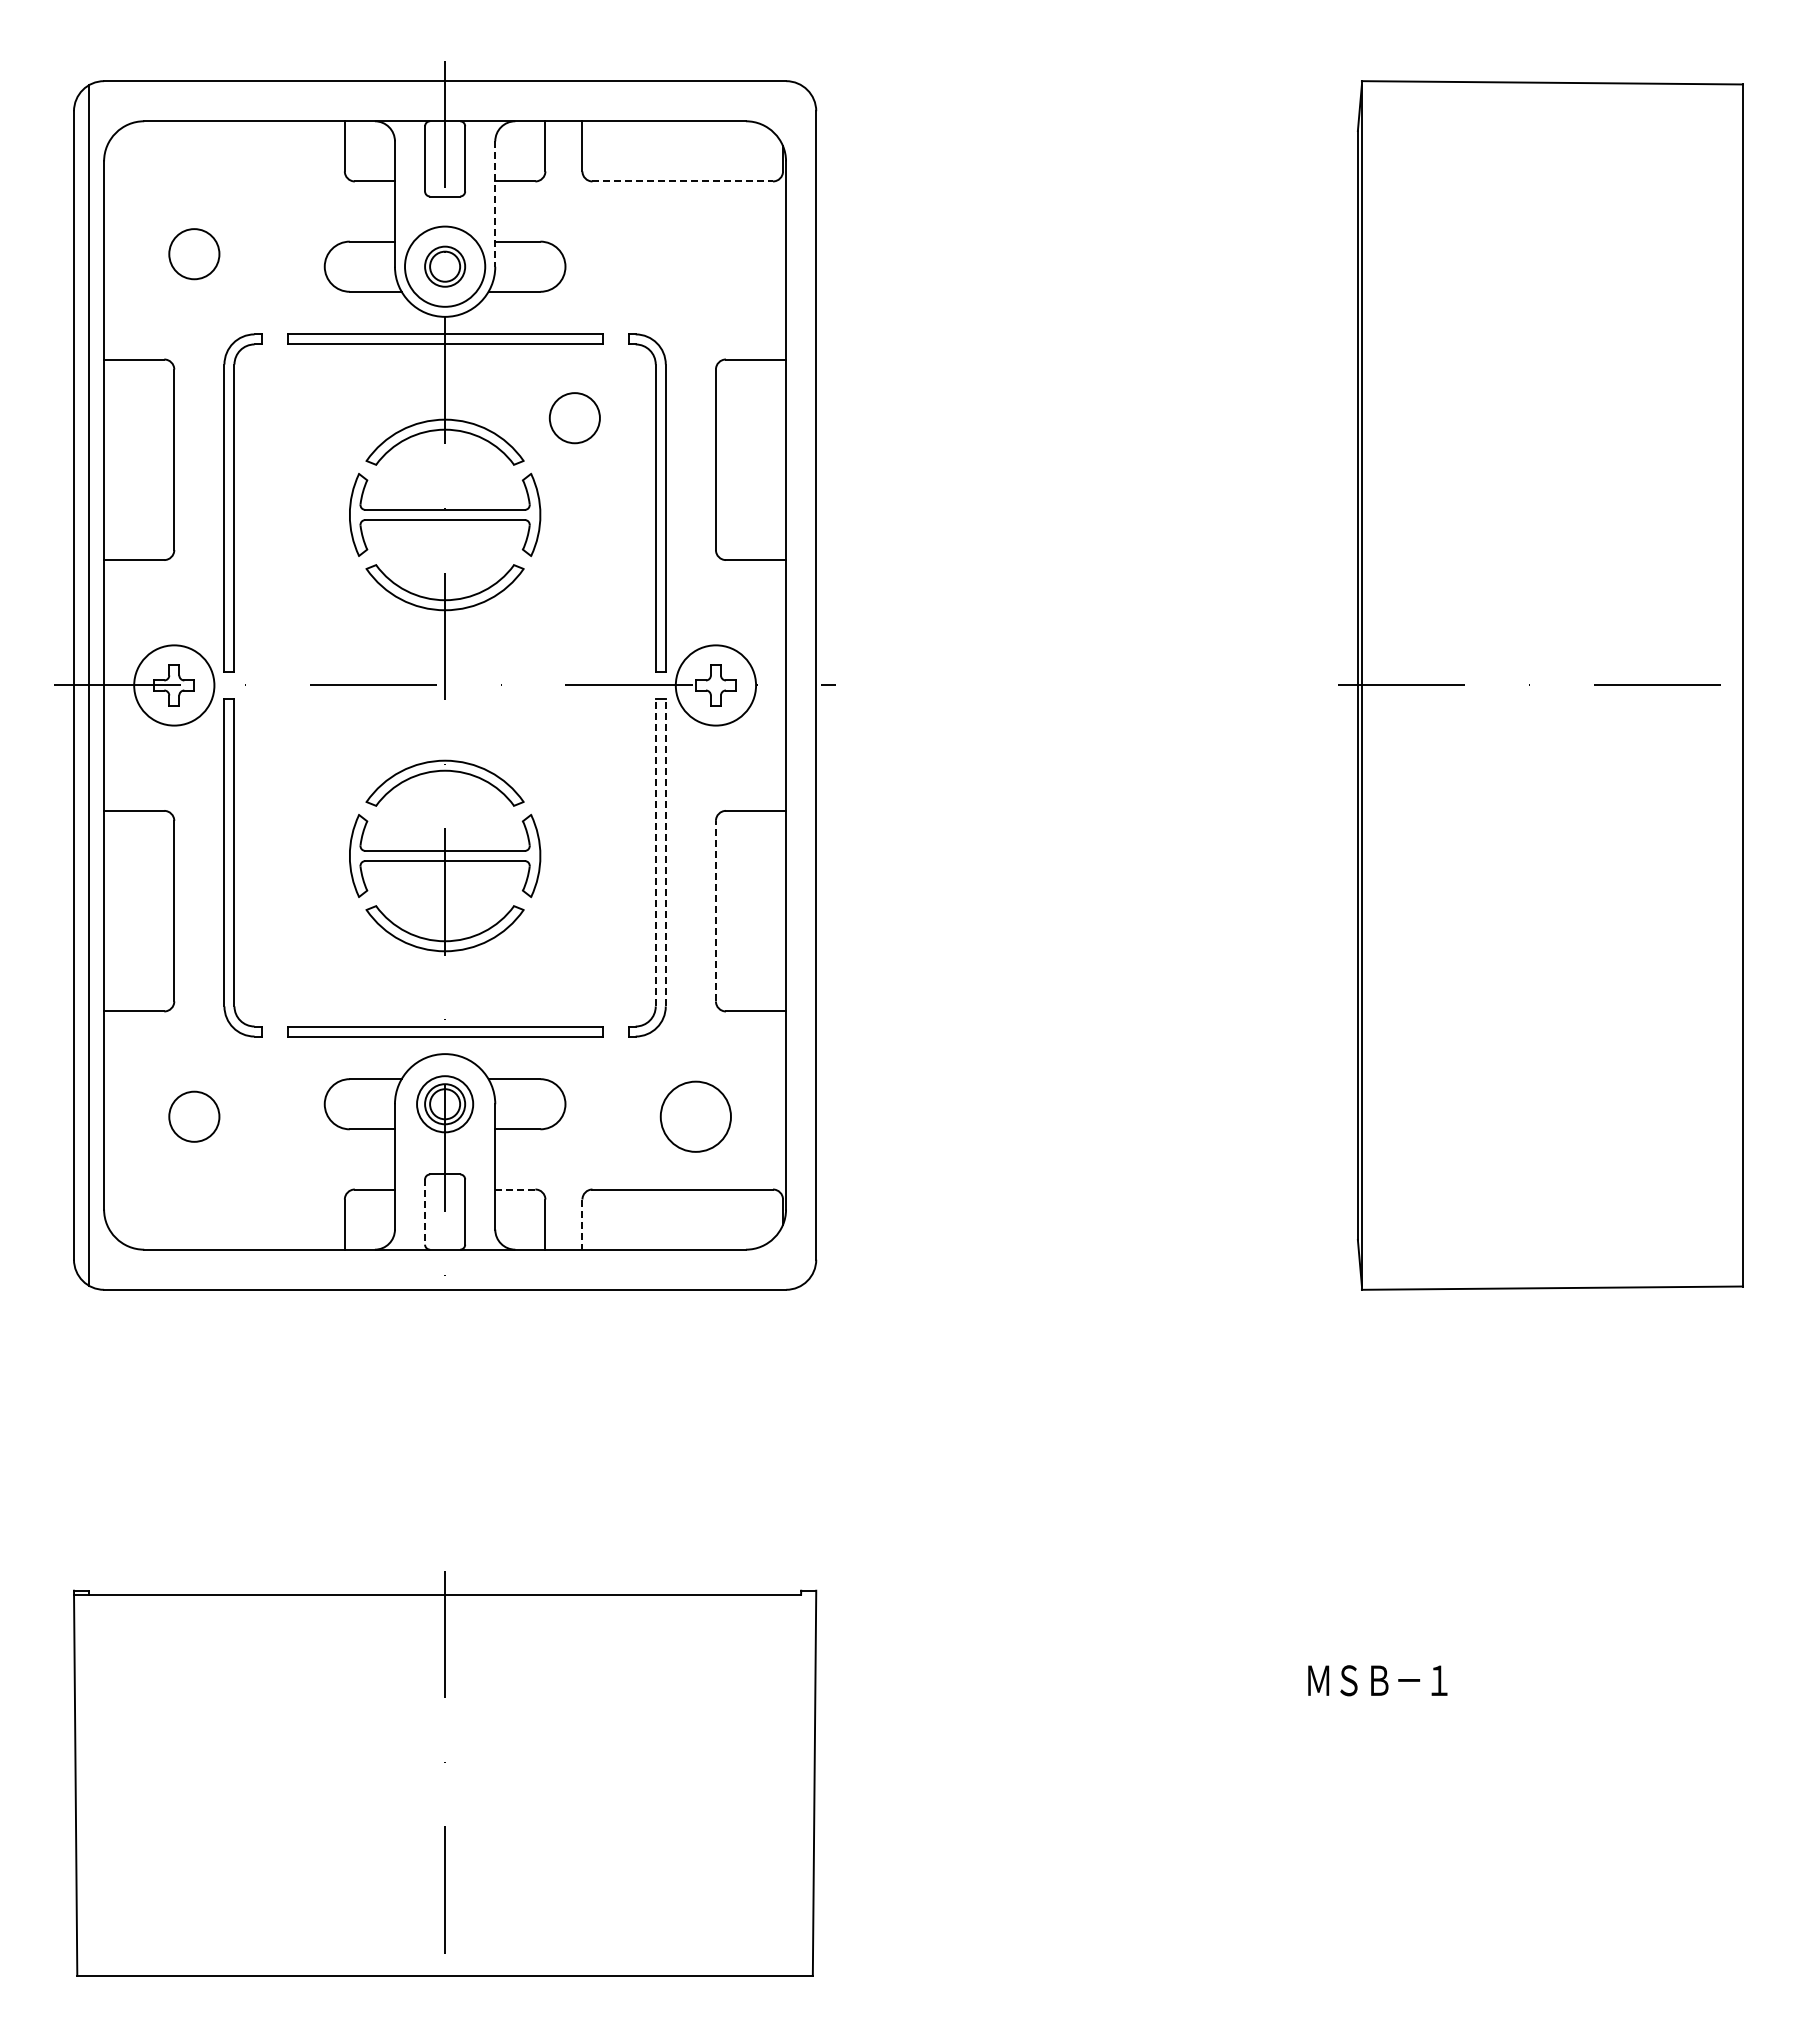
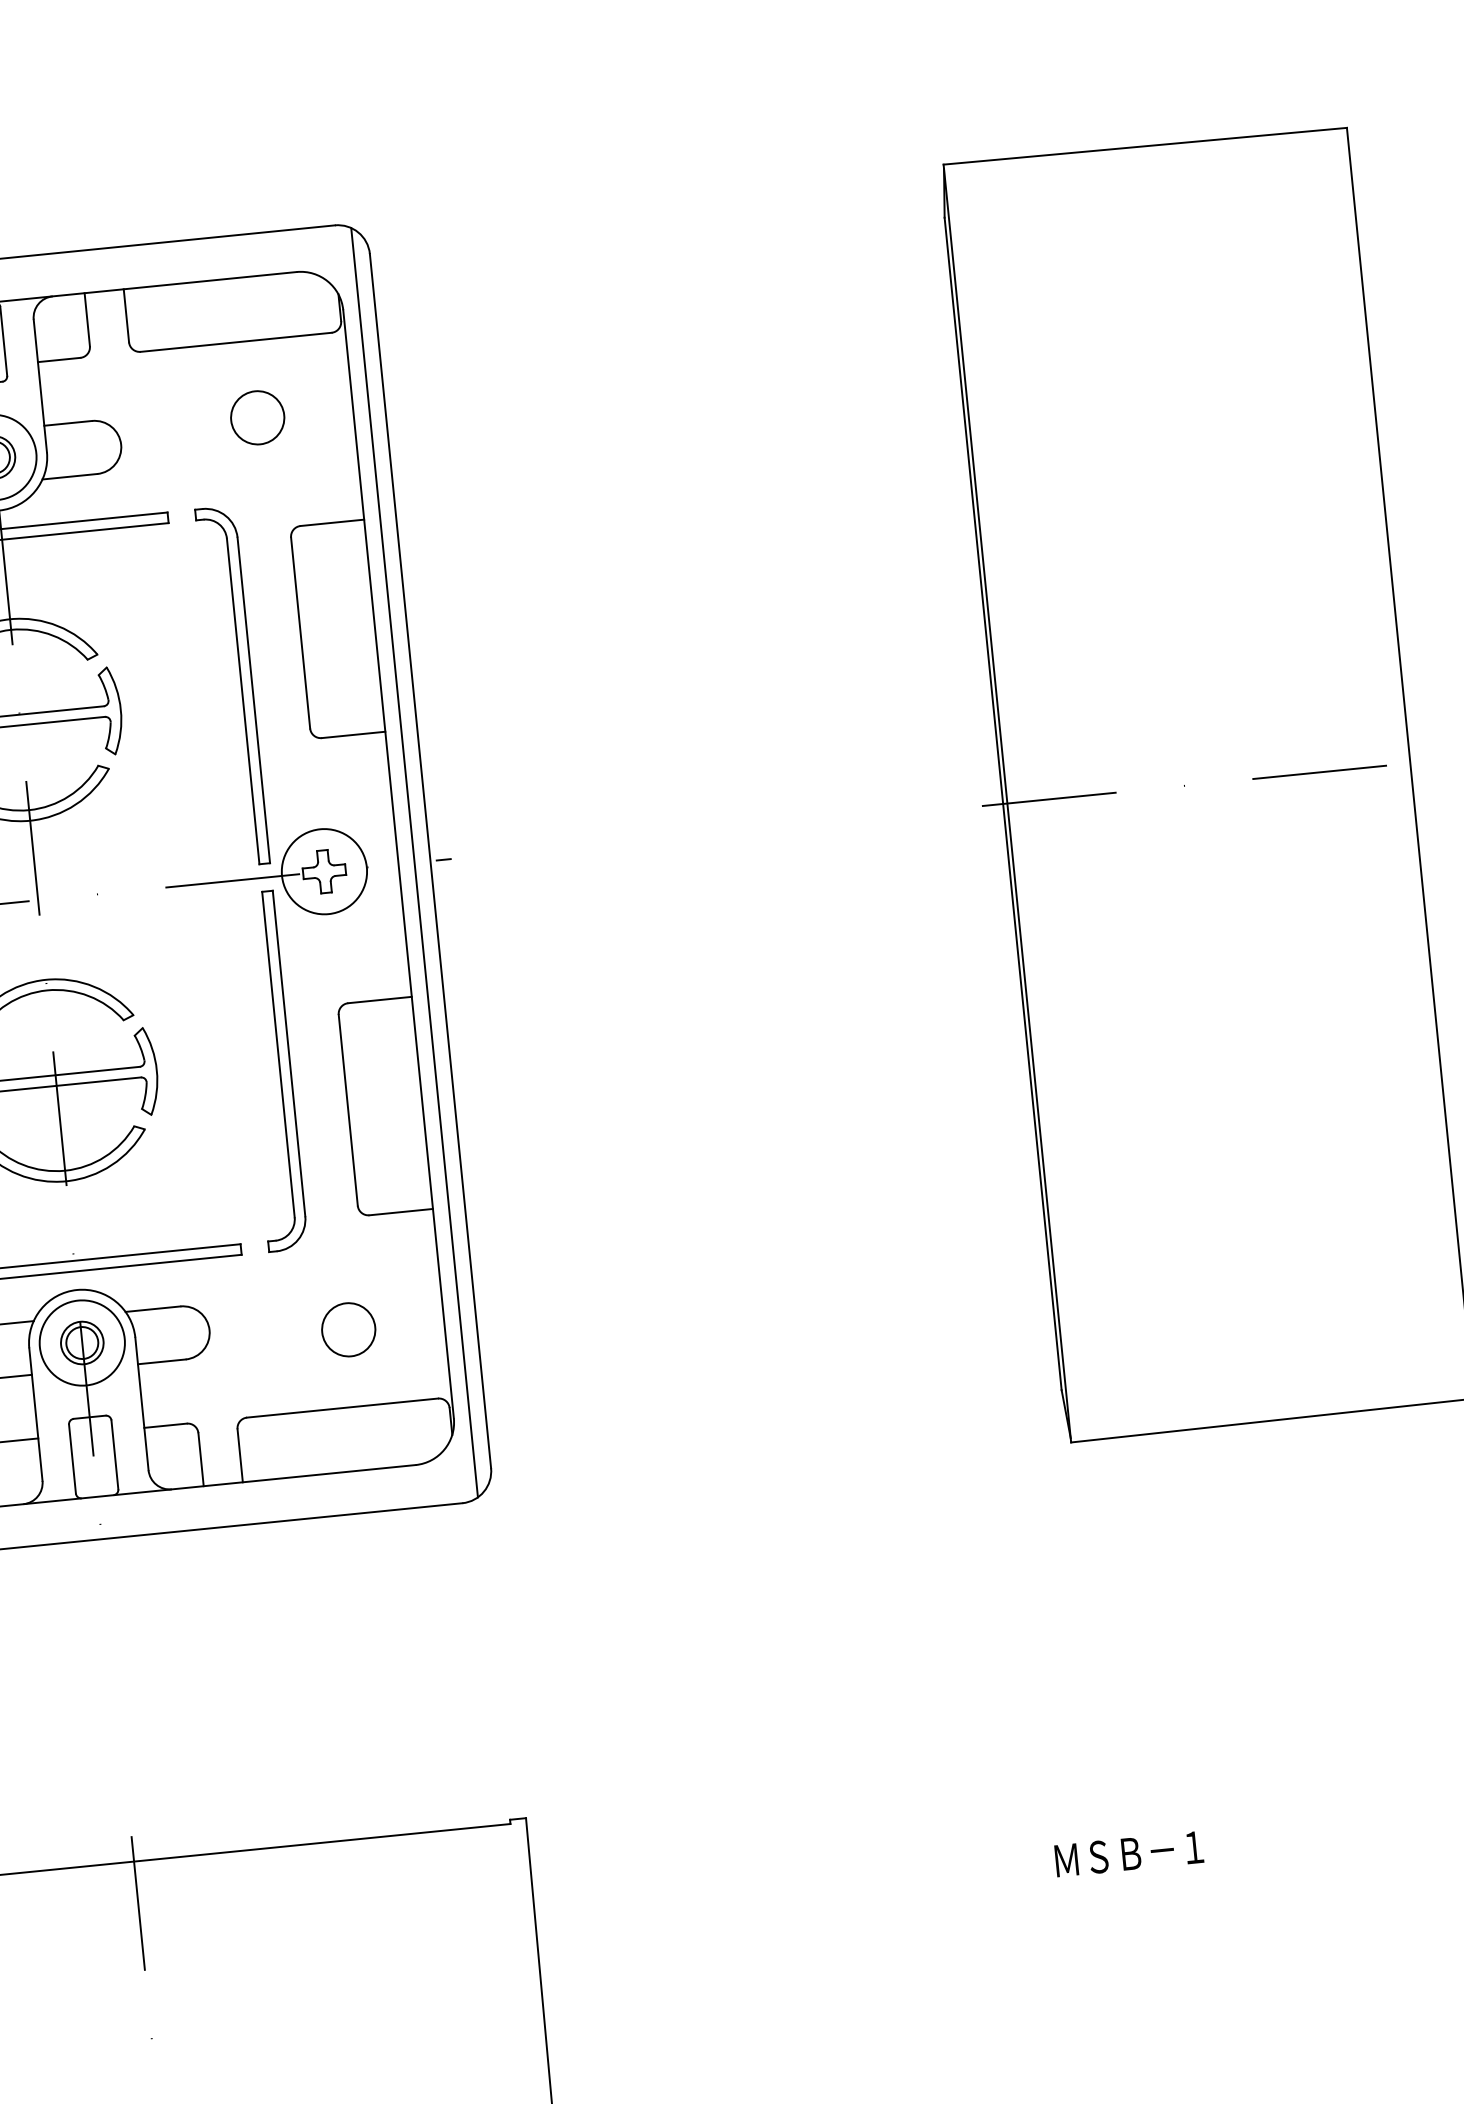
line: (683, 181) -> (236, 342), dashed -> solid
line: (495, 204) -> (40, 386), dashed -> solid
circle: (574, 418) -> (257, 418), moved
line: (801, 685) -> (414, 862), added
line: (655, 852) -> (278, 1054), dashed -> solid
line: (665, 852) -> (288, 1053), dashed -> solid
line: (715, 910) -> (347, 1109), dashed -> solid
circle: (445, 1104) -> (82, 1343), size x1.43
circle: (695, 1116) -> (348, 1329), size x0.71
line: (514, 1189) -> (164, 1425), dashed -> solid
line: (425, 1212) -> (72, 1459), dashed -> solid
line: (582, 1225) -> (240, 1456), dashed -> solid

